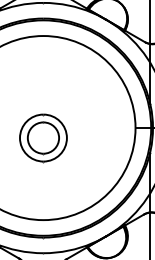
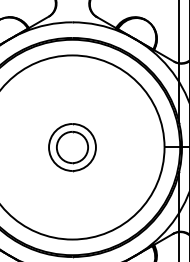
part: (43, 138) -> (72, 147), moved

